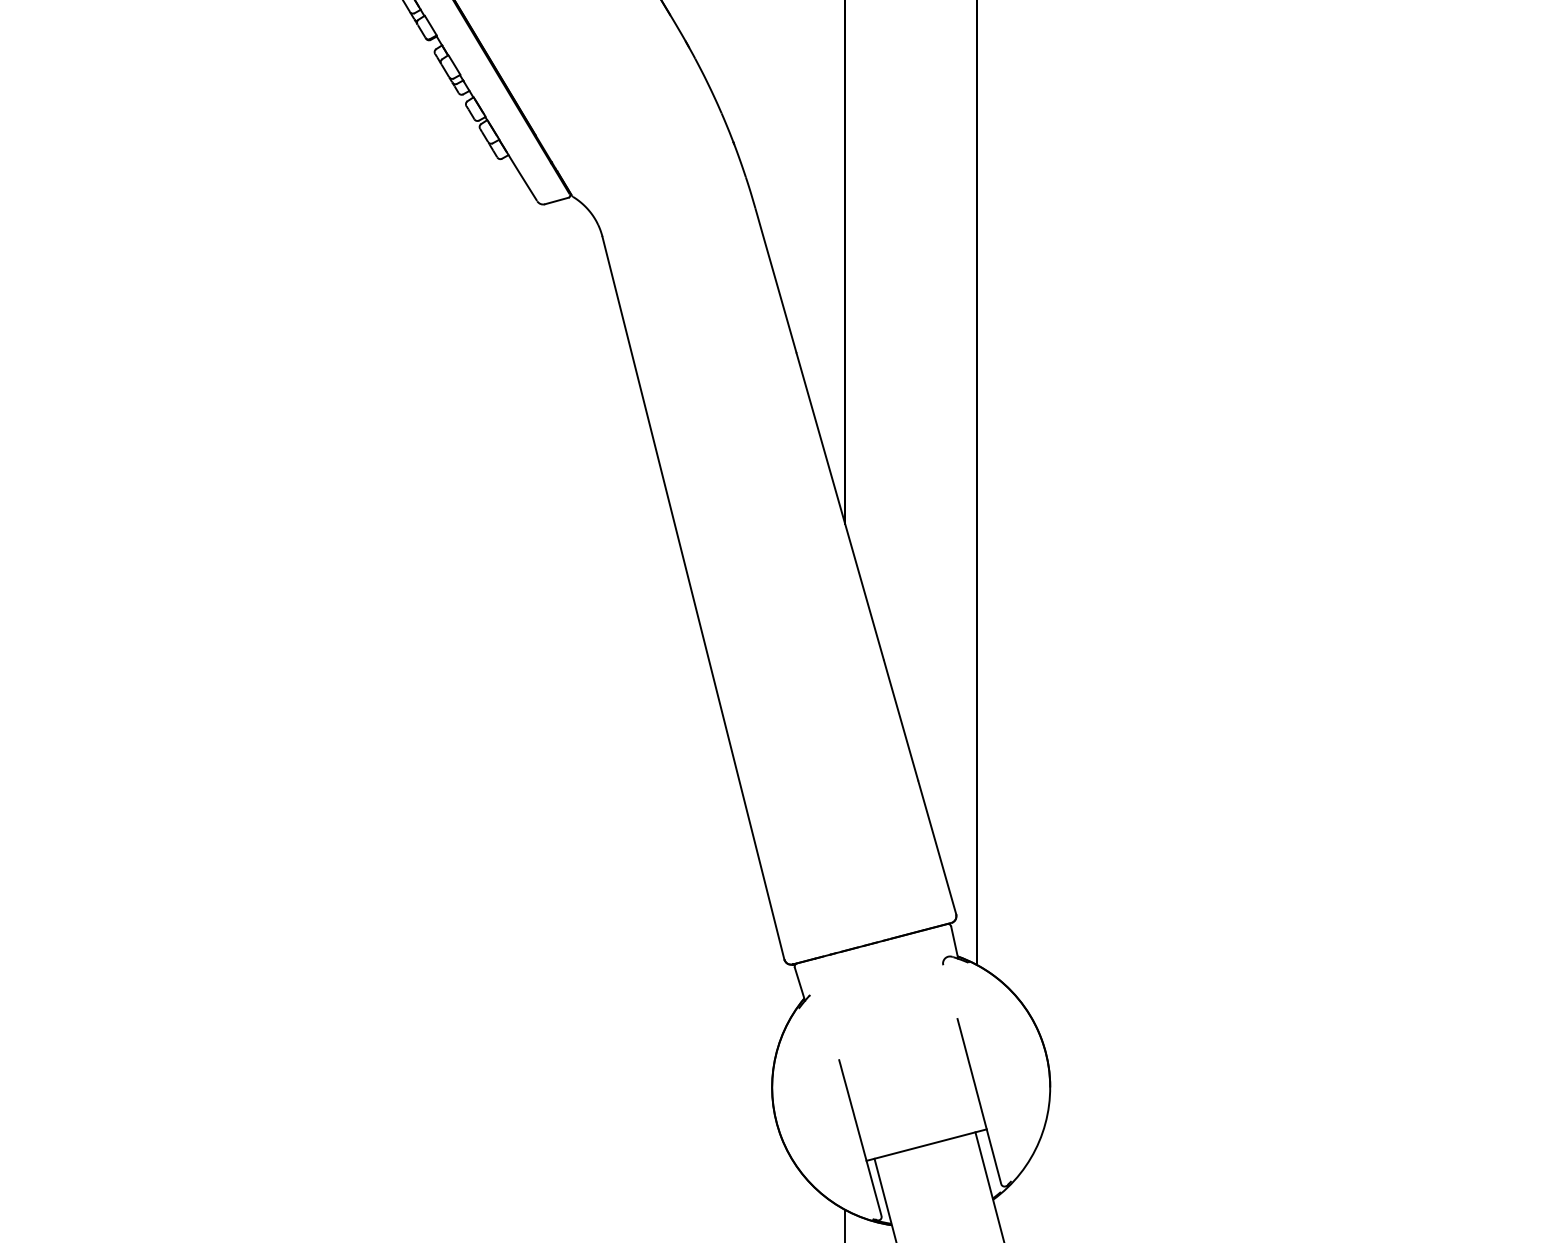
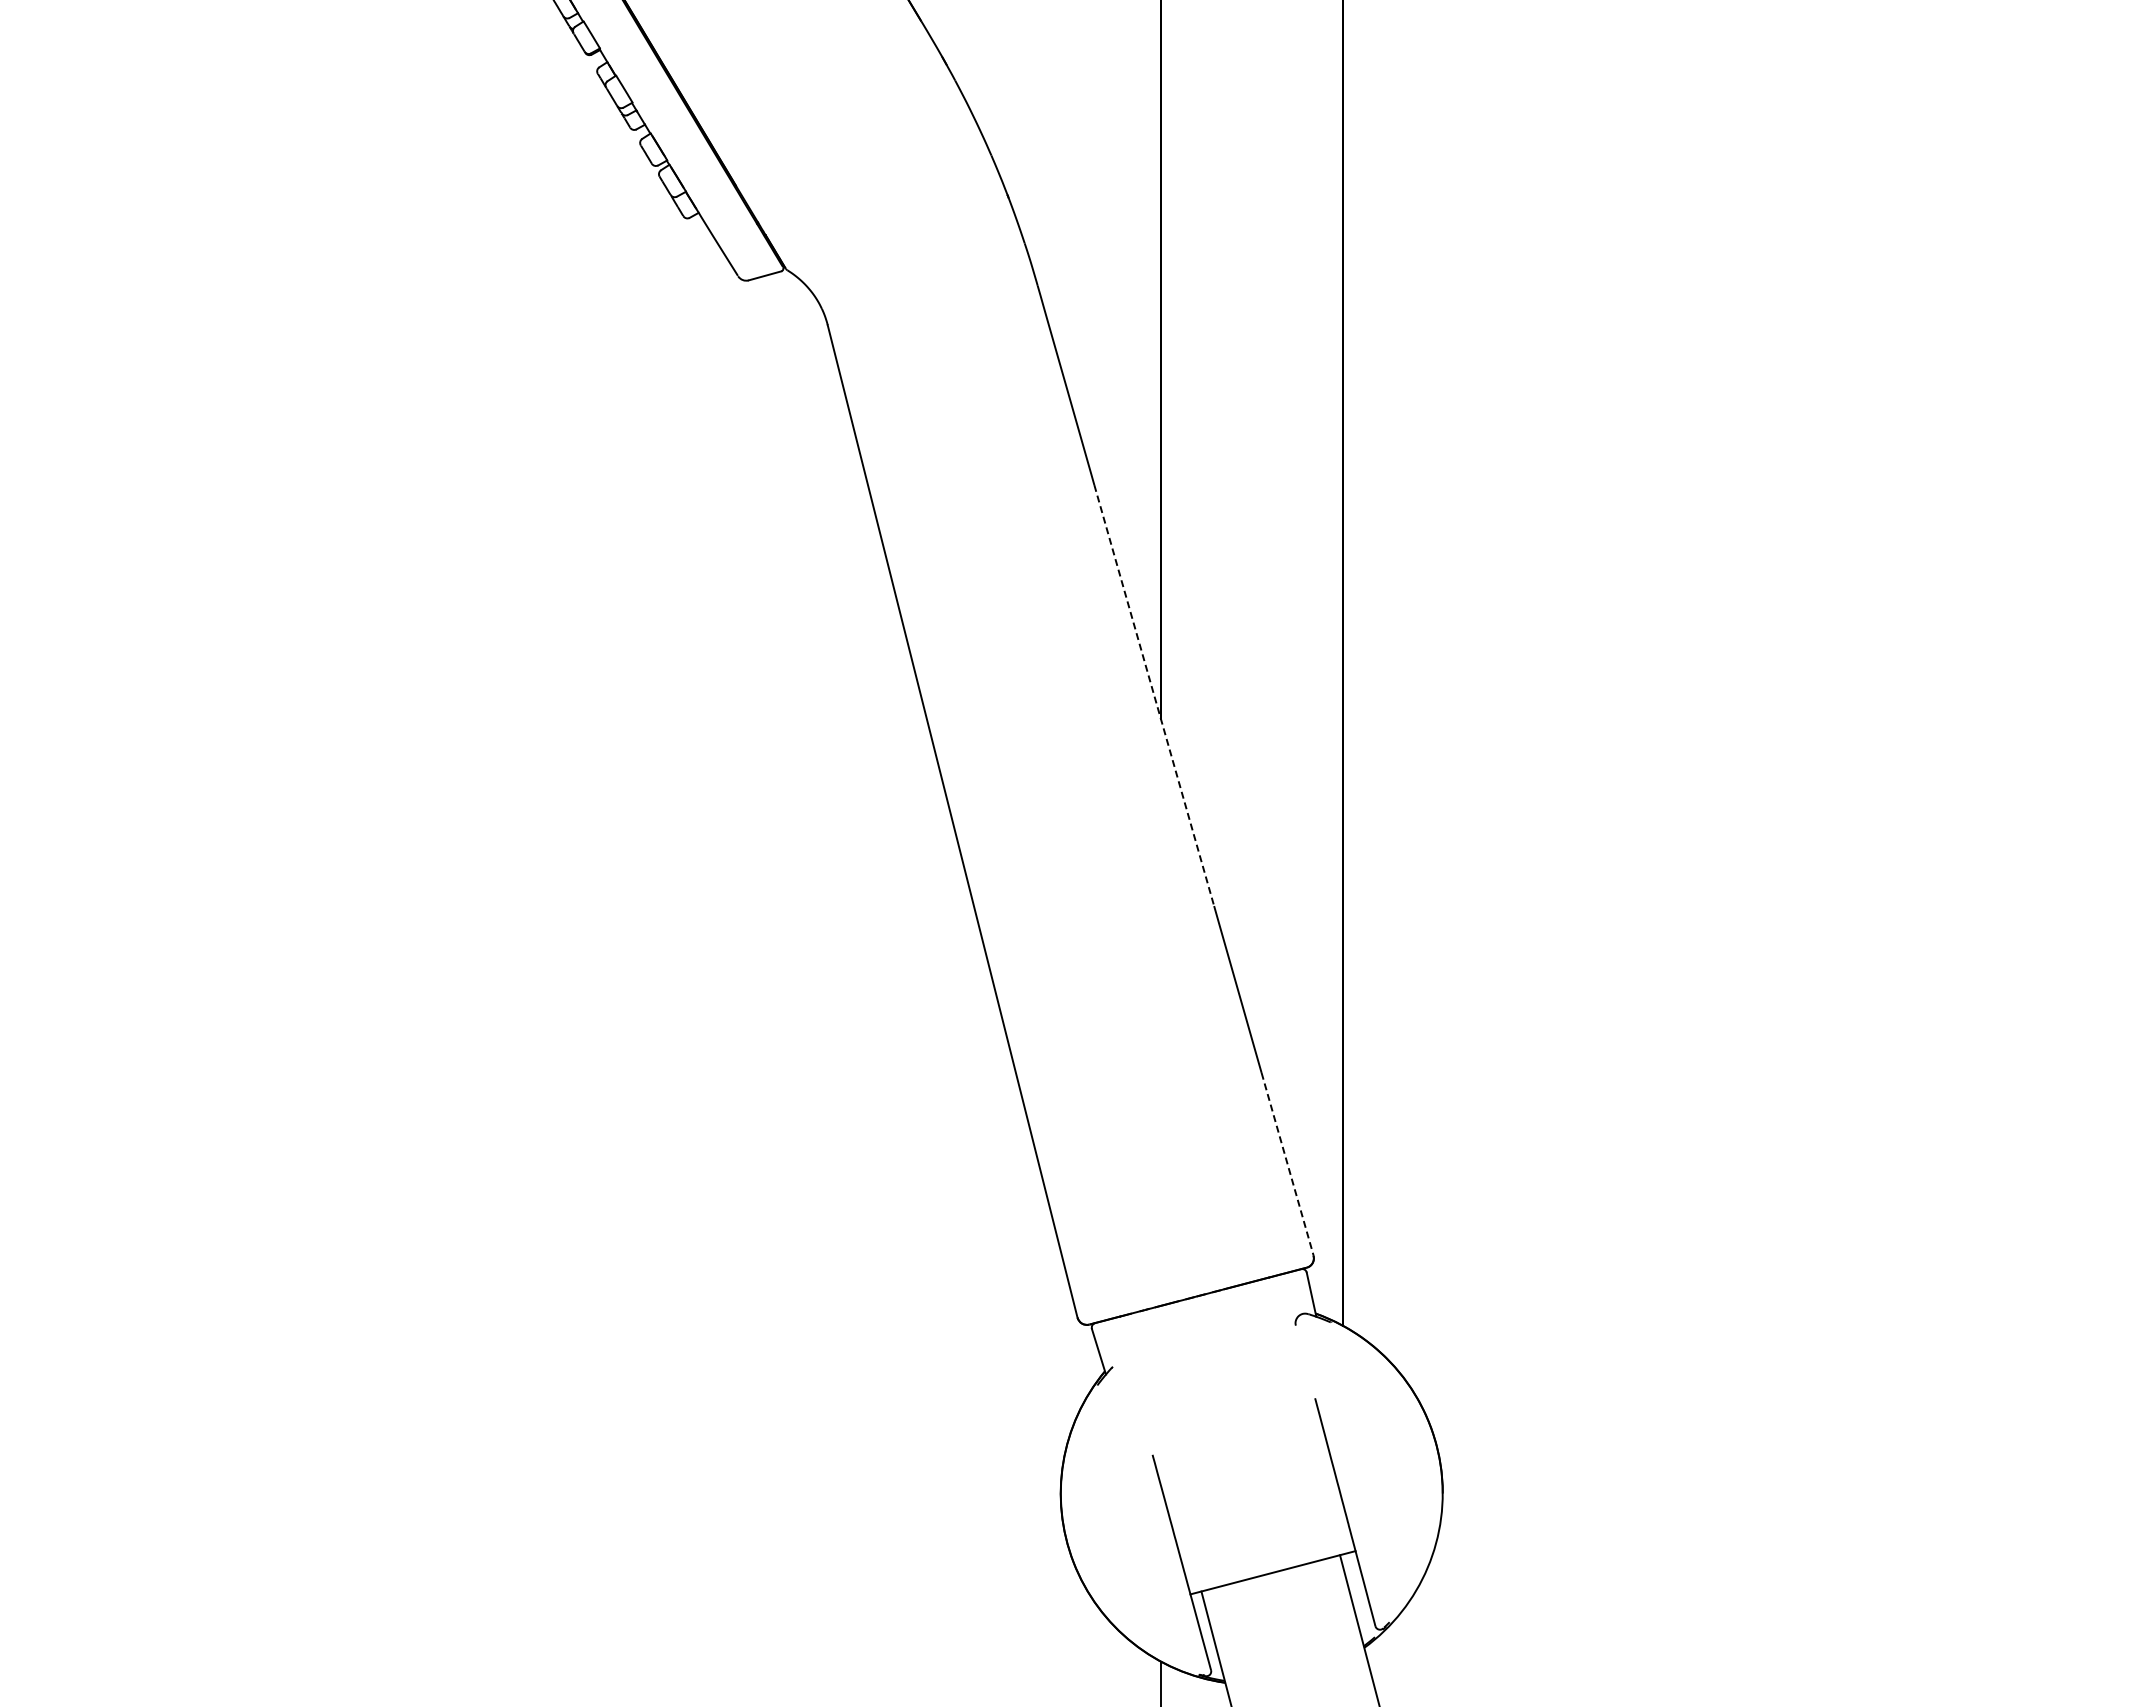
line: (840, 506) -> (1154, 695), solid -> dashed
line: (937, 847) -> (1287, 1164), solid -> dashed

